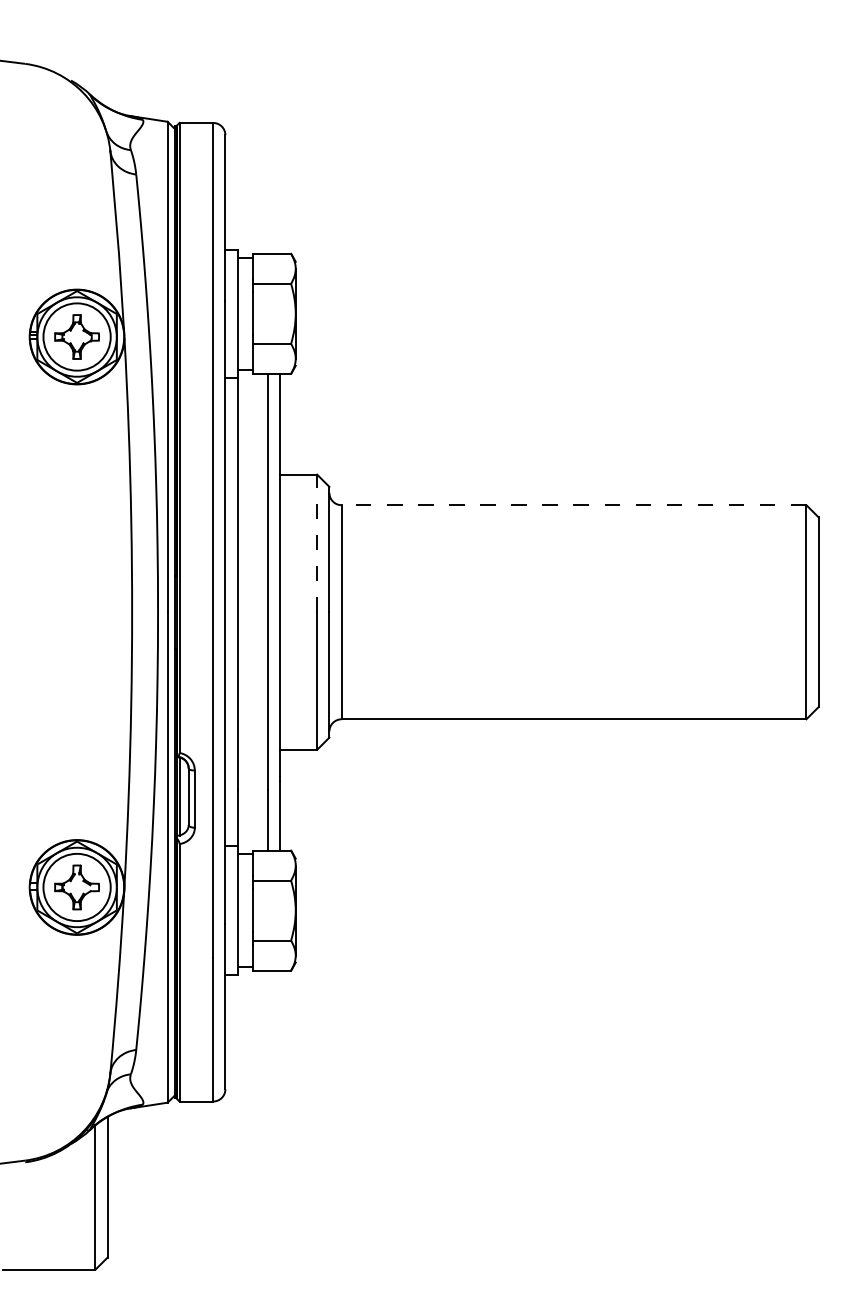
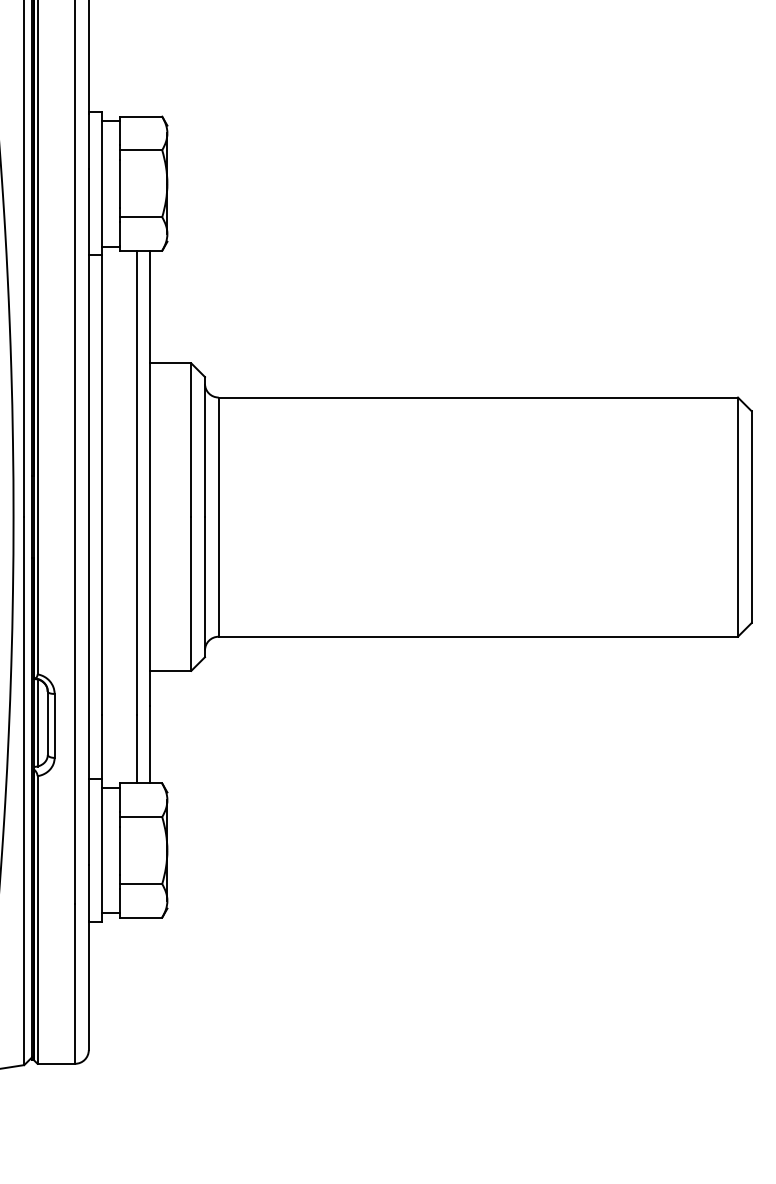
line: (573, 505) -> (477, 397), dashed -> solid
line: (317, 543) -> (191, 440), dashed -> solid

